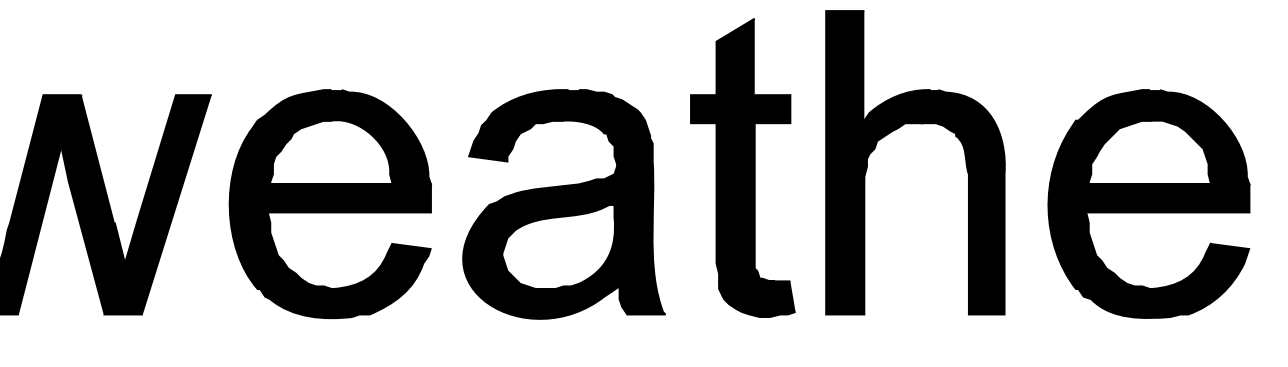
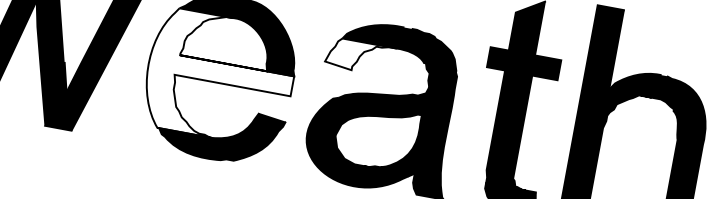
fill: (516, 140) -> (360, 56), removed
fill: (329, 204) -> (219, 77), removed

